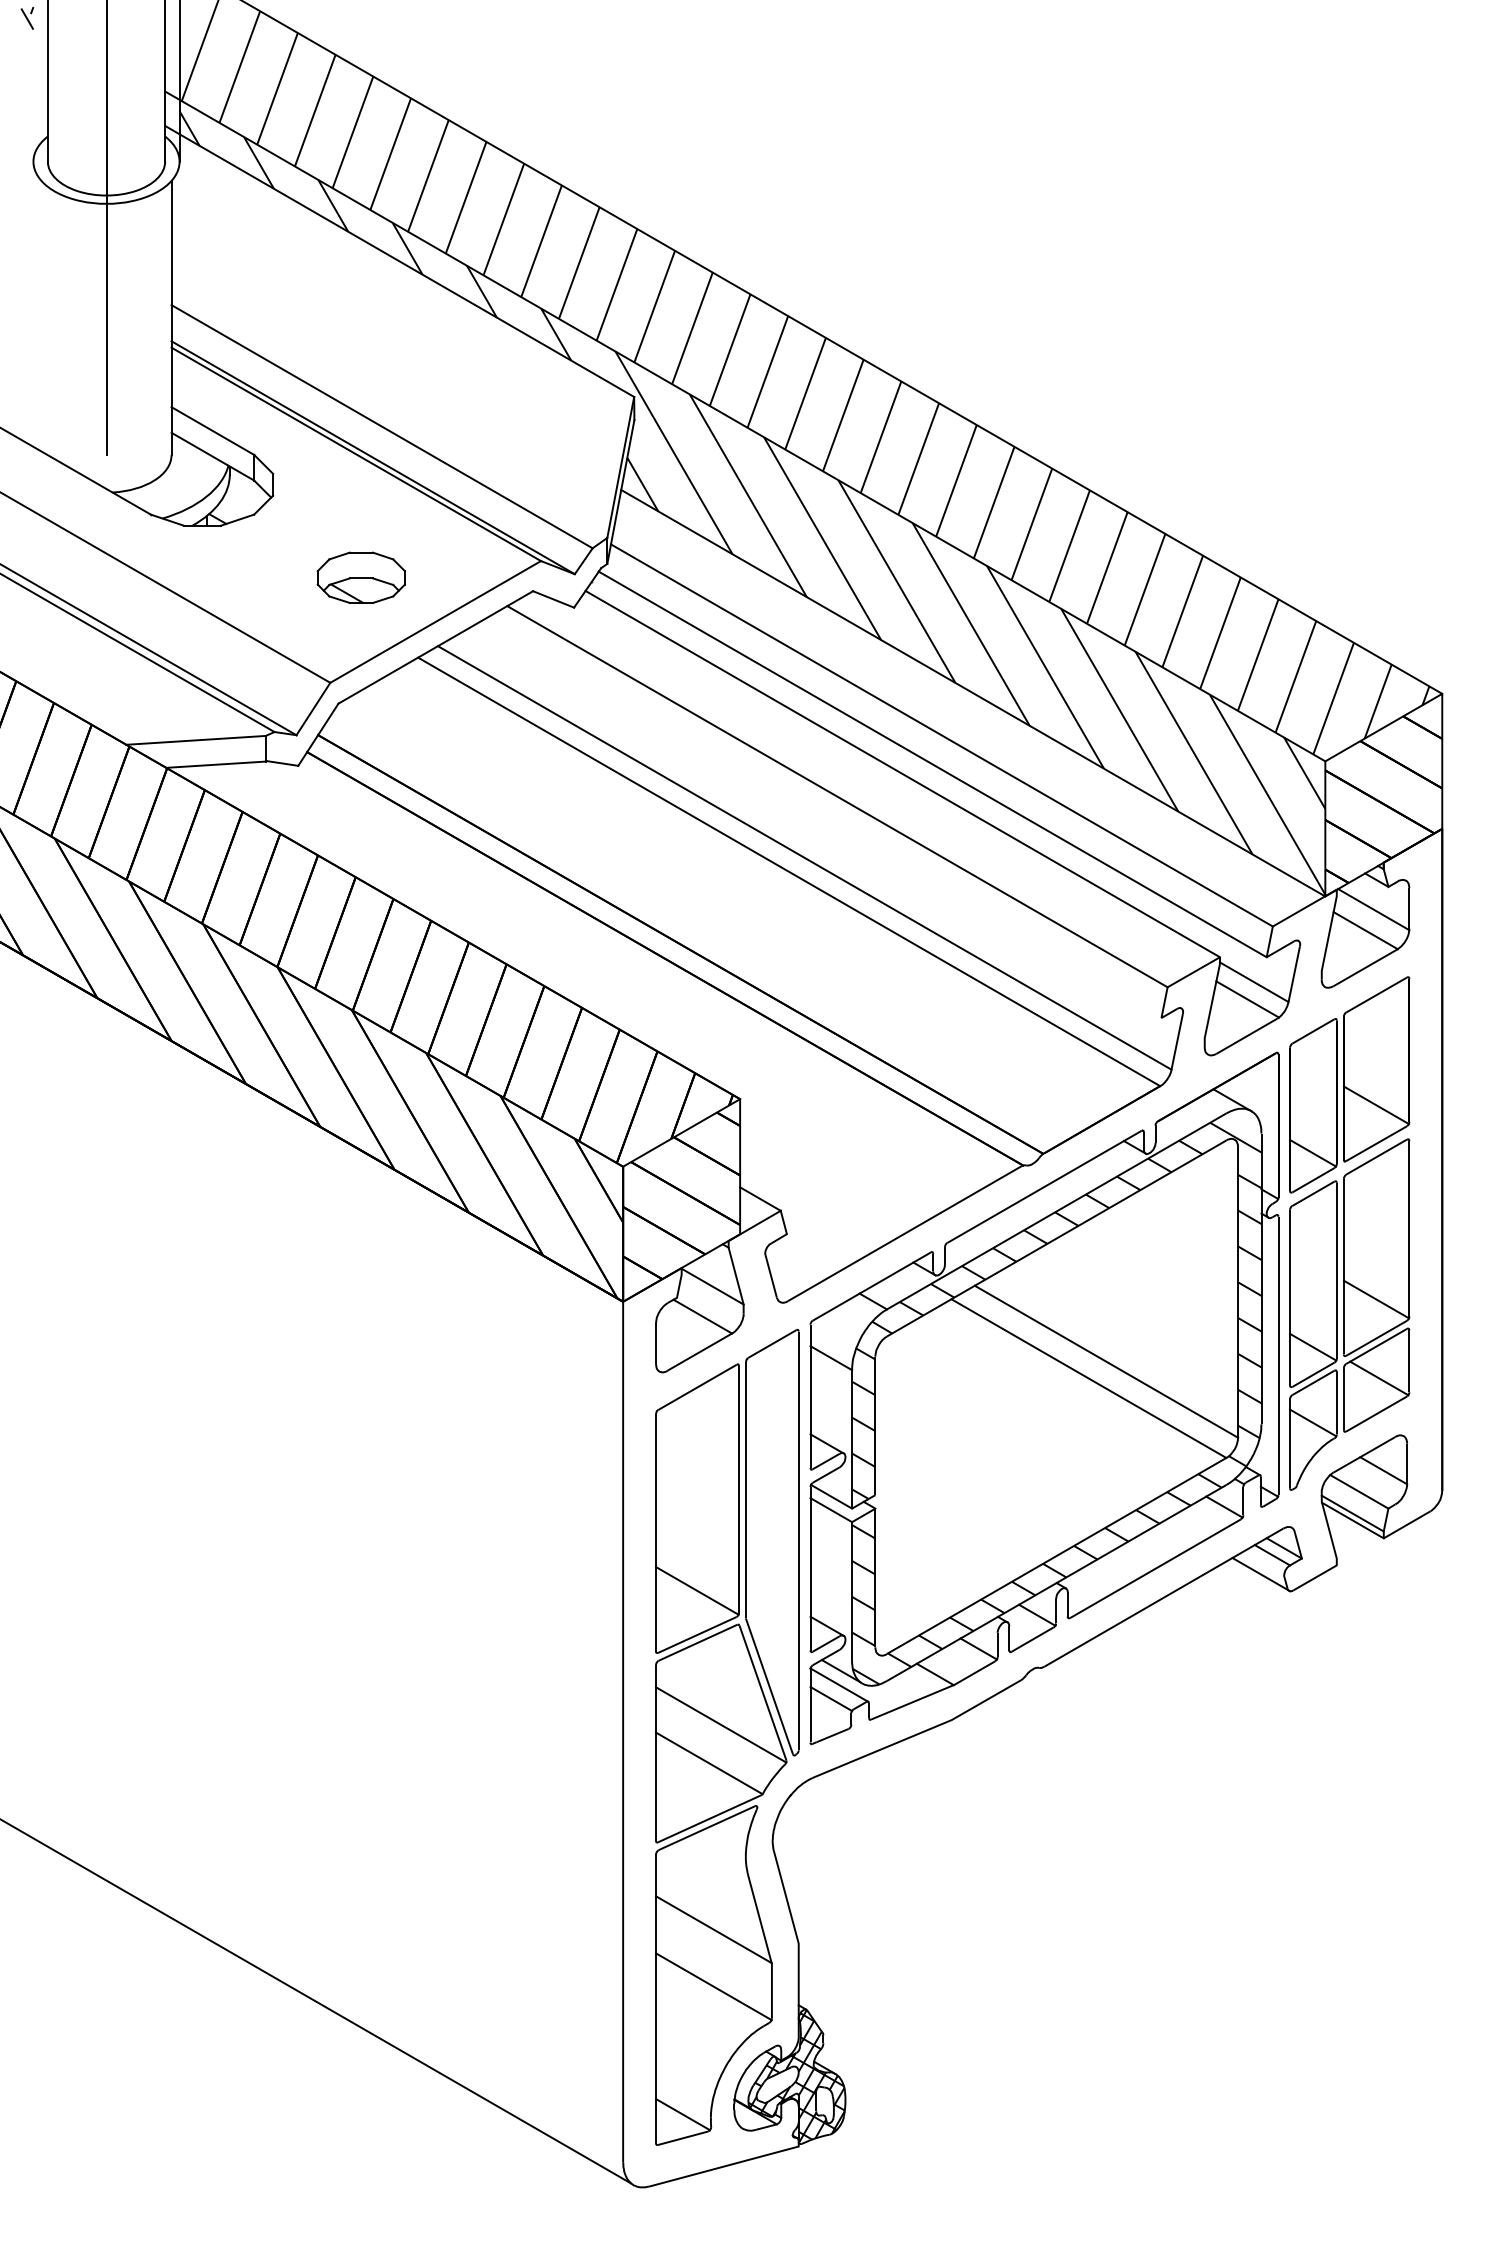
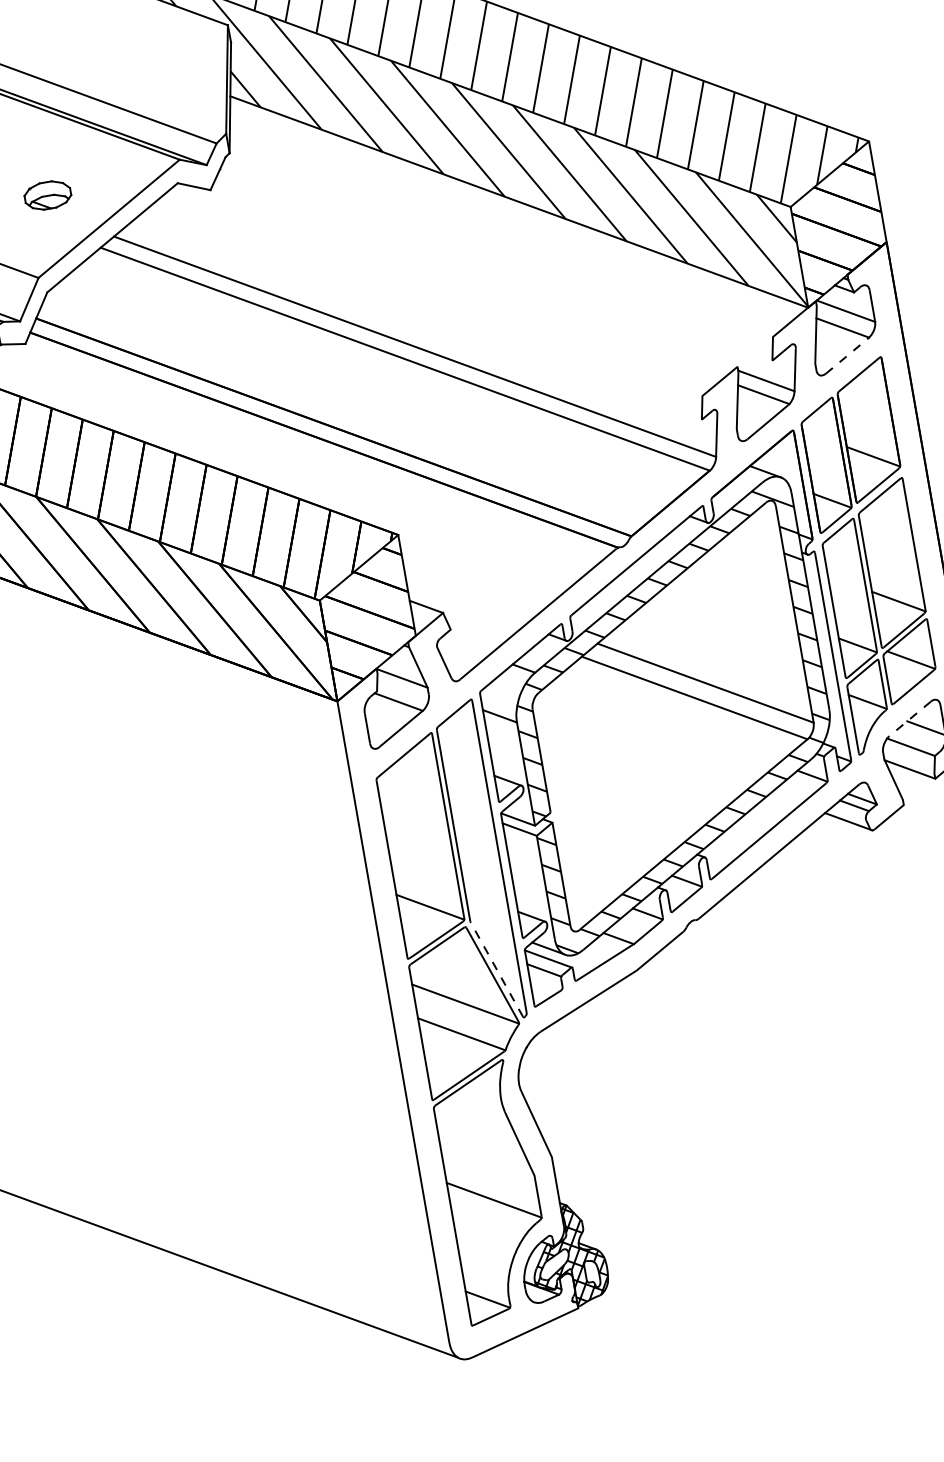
part: (360, 577) -> (47, 195), size x0.7
line: (941, 735) -> (501, 237), removed
line: (932, 764) -> (498, 260), removed
line: (902, 773) -> (476, 271), removed
line: (837, 796) -> (431, 296), removed
line: (1366, 967) -> (848, 355), solid -> dashed
line: (1364, 1454) -> (910, 718), solid -> dashed
line: (1352, 1513) -> (908, 764), removed
line: (769, 1685) -> (496, 968), solid -> dashed
line: (713, 1929) -> (486, 1157), removed

